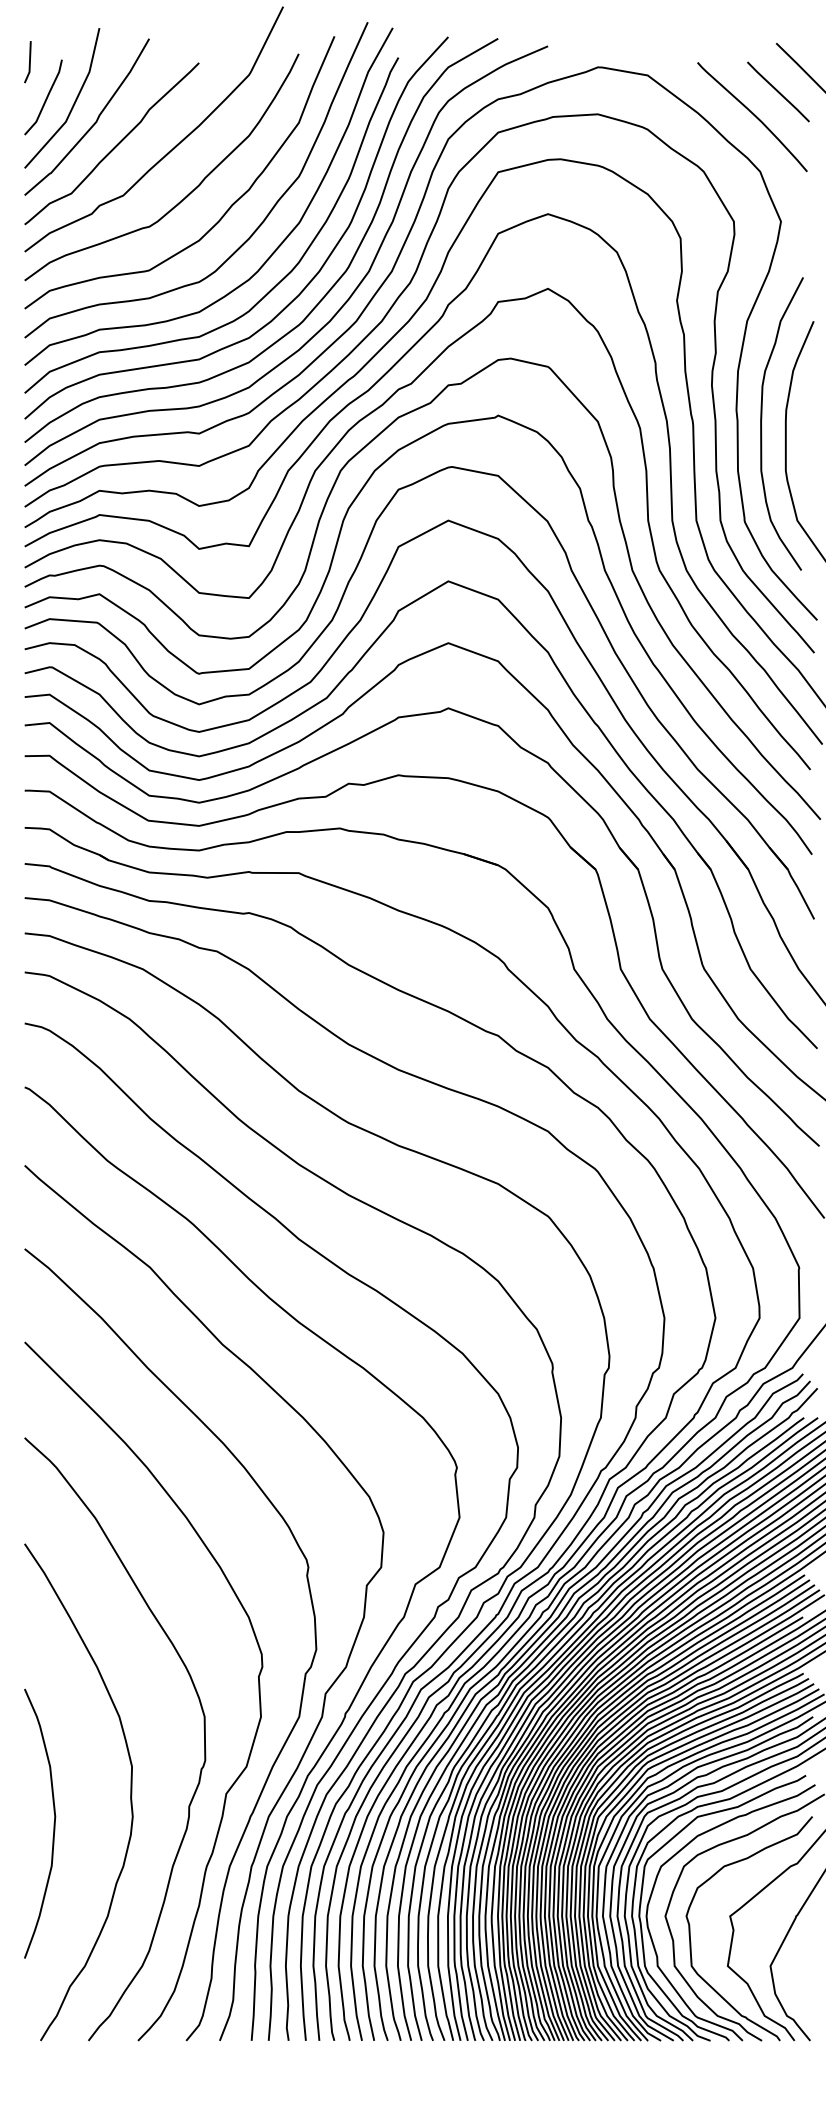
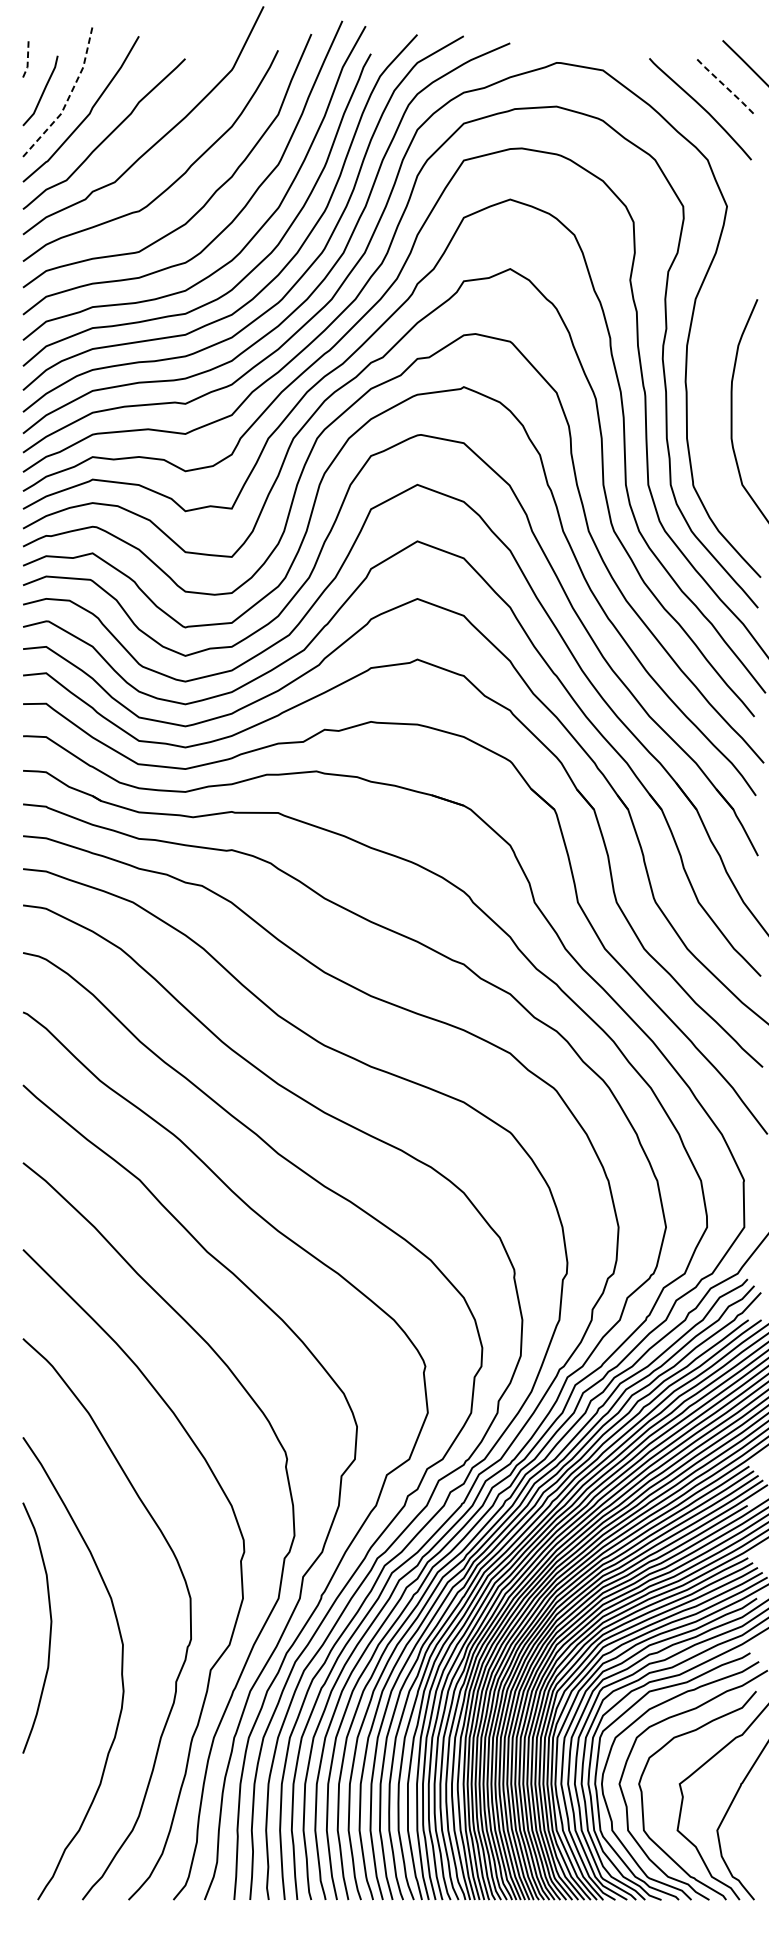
line: (29, 63) -> (27, 59), solid -> dashed
line: (778, 91) -> (724, 85), solid -> dashed
line: (74, 104) -> (69, 97), solid -> dashed
curve: (762, 419) -> (709, 390), removed
curve: (53, 1823) -> (49, 1627), moved

